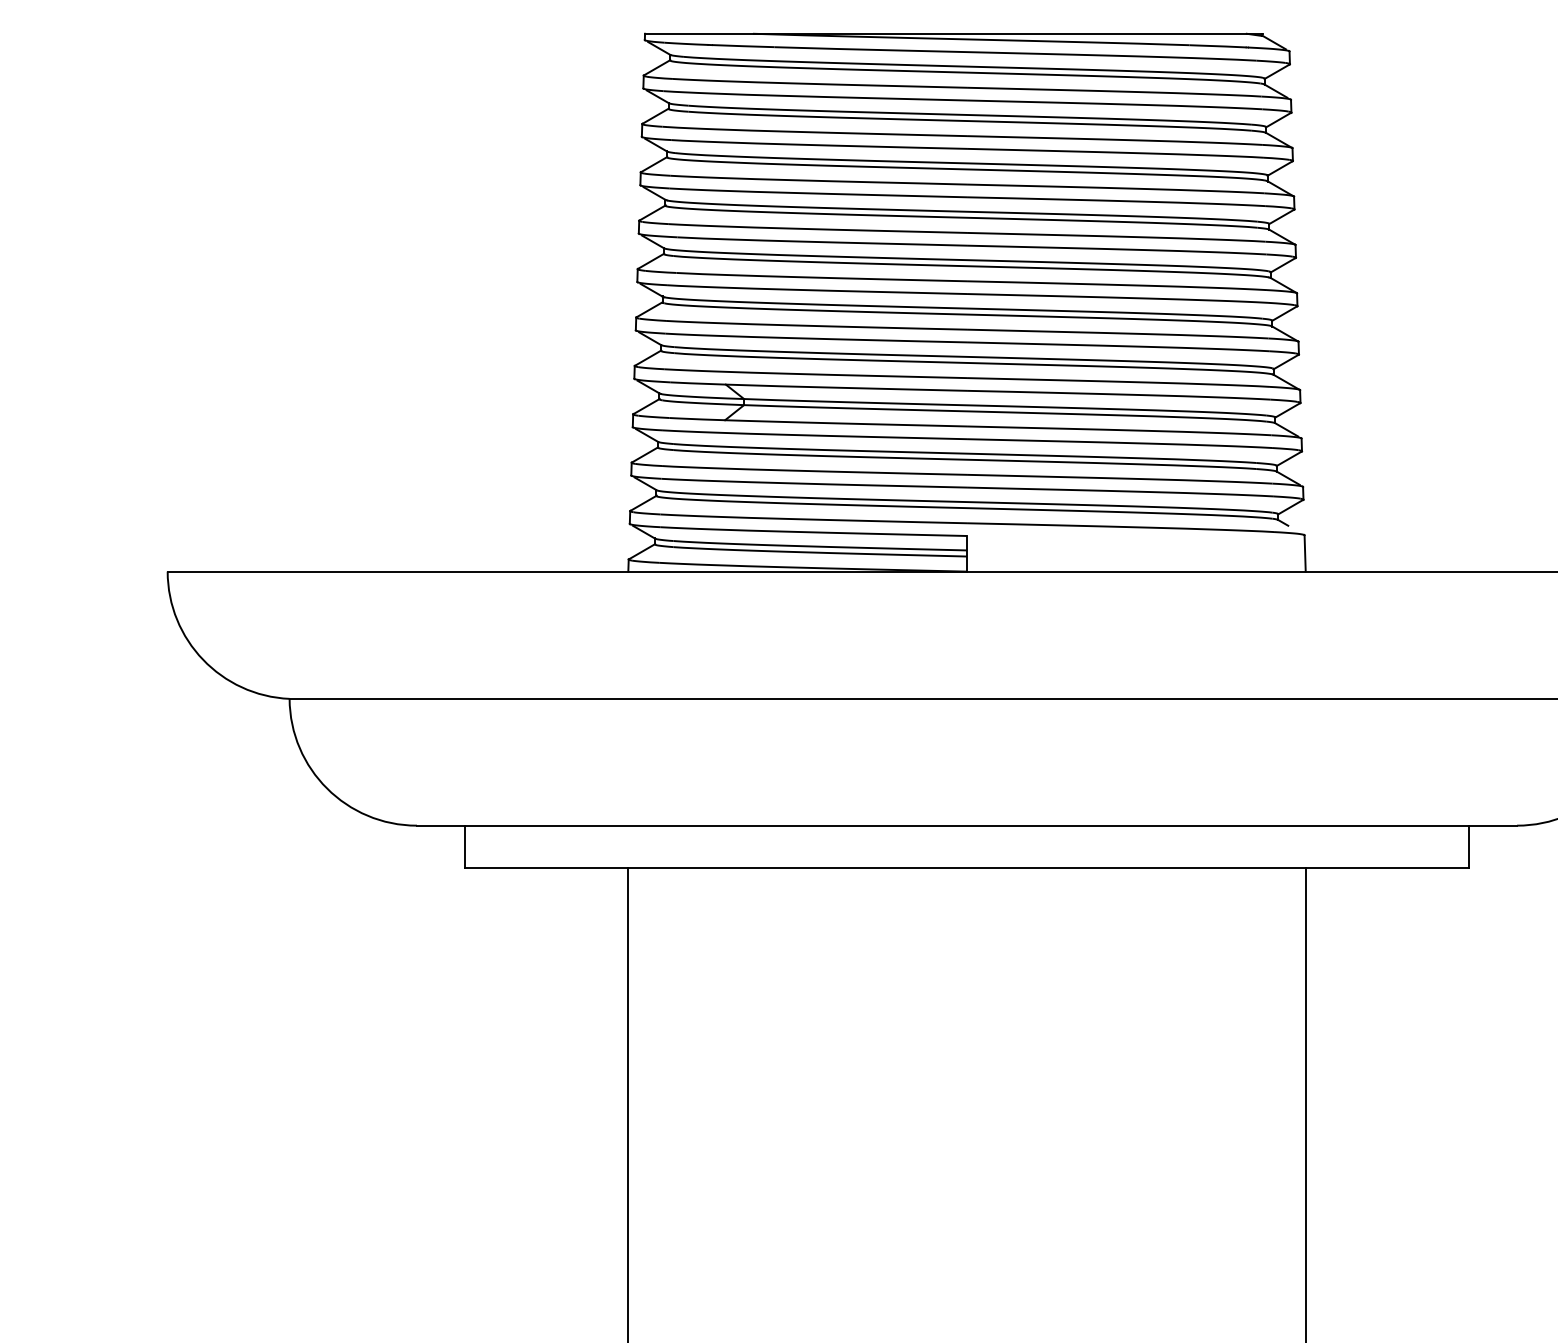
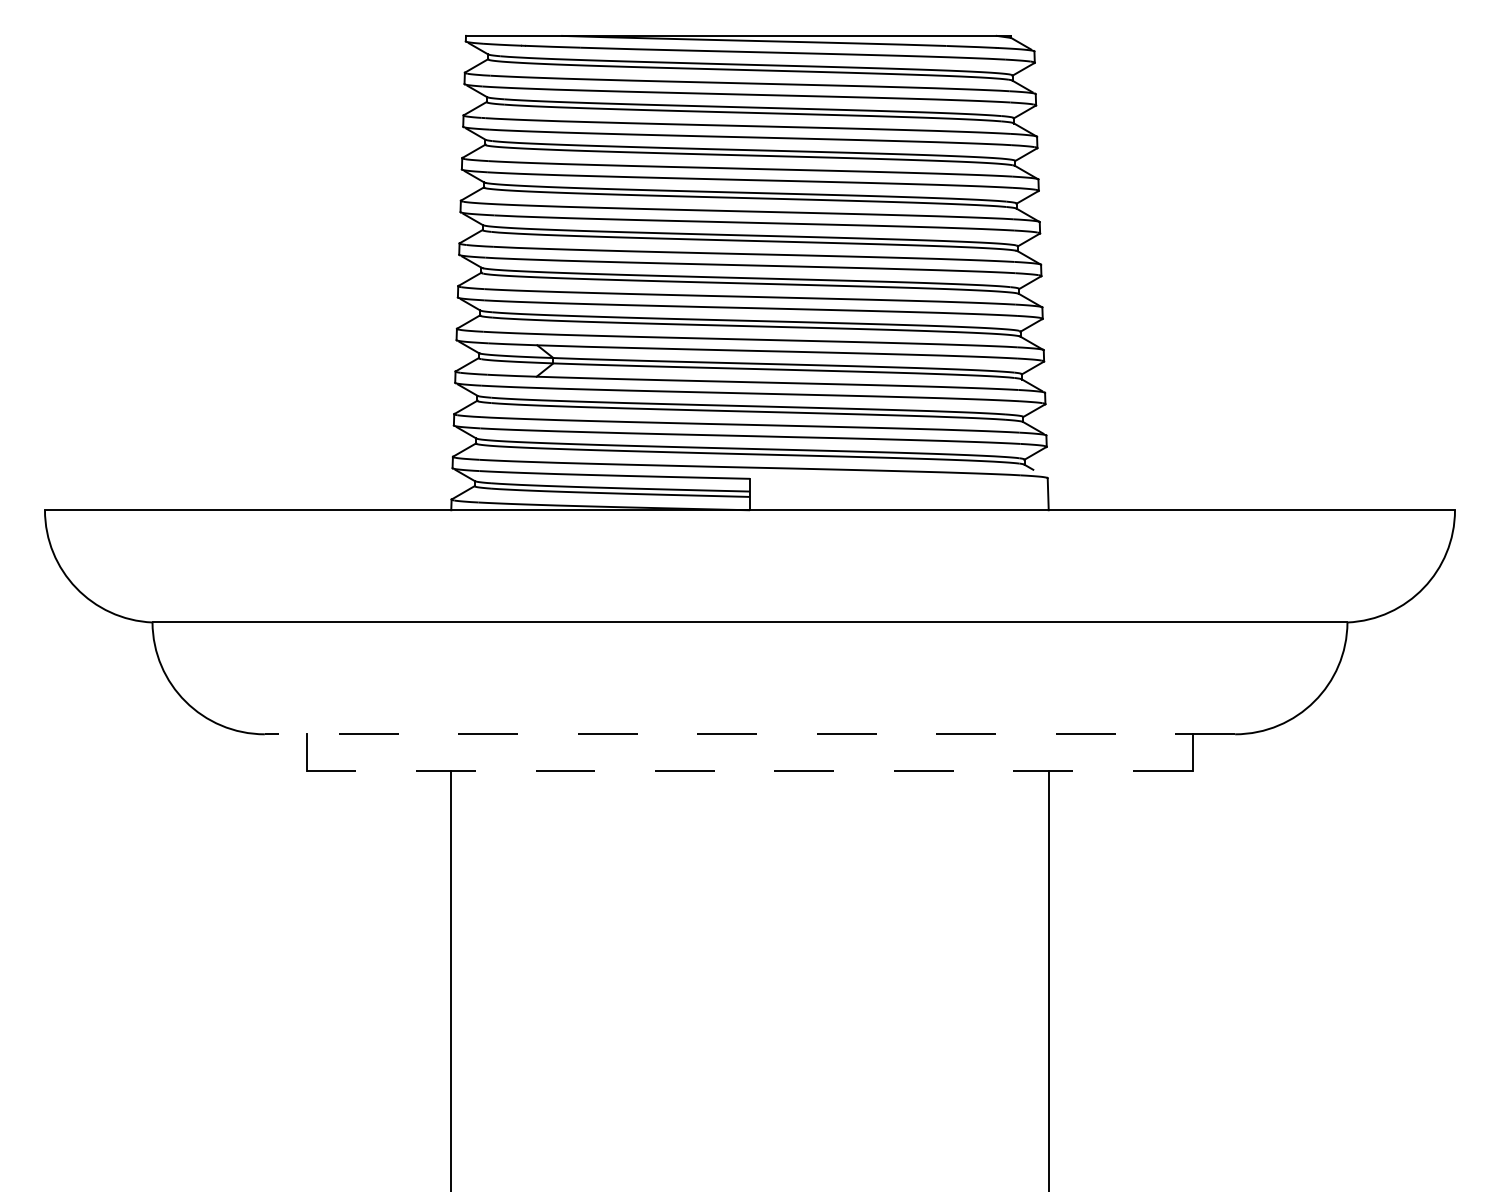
line: (966, 825) -> (749, 734), solid -> dashed
line: (966, 867) -> (749, 771), solid -> dashed

